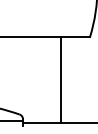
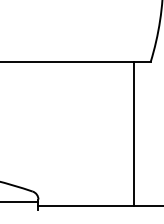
line: (60, 80) -> (133, 134), moved

